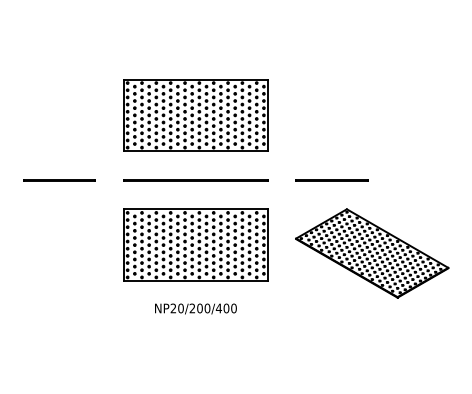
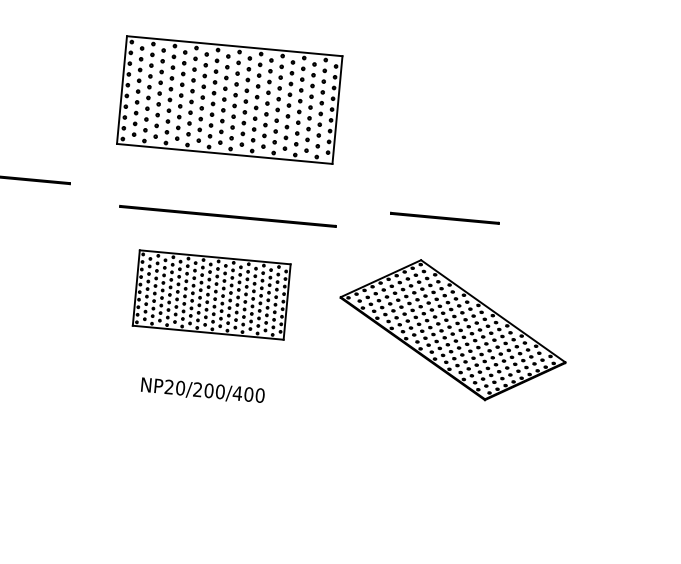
line: (195, 180) -> (227, 216), moved
line: (331, 180) -> (444, 218), moved
part: (195, 244) -> (211, 294), size x0.7
part: (372, 253) -> (453, 330), moved

